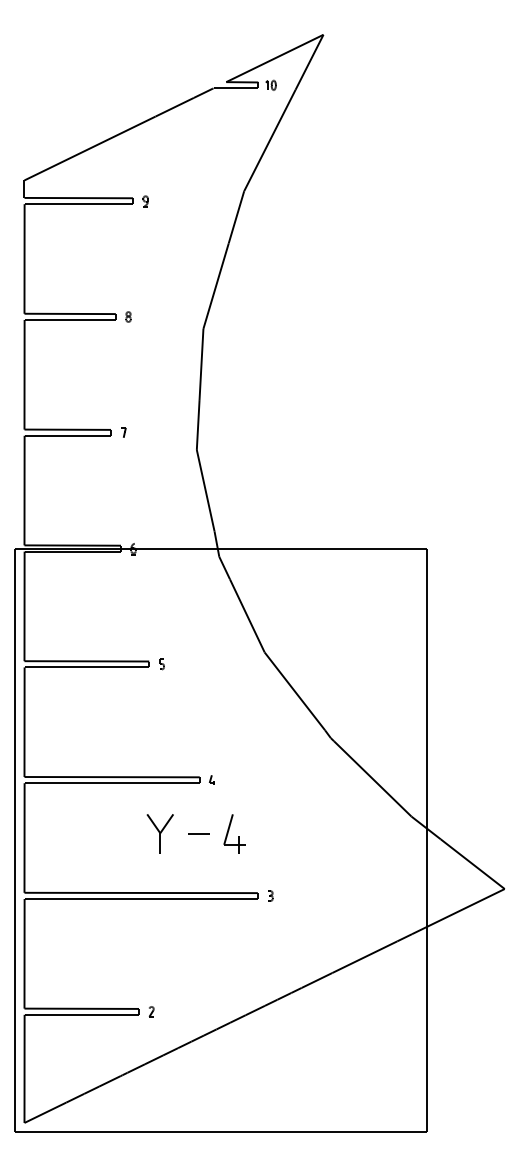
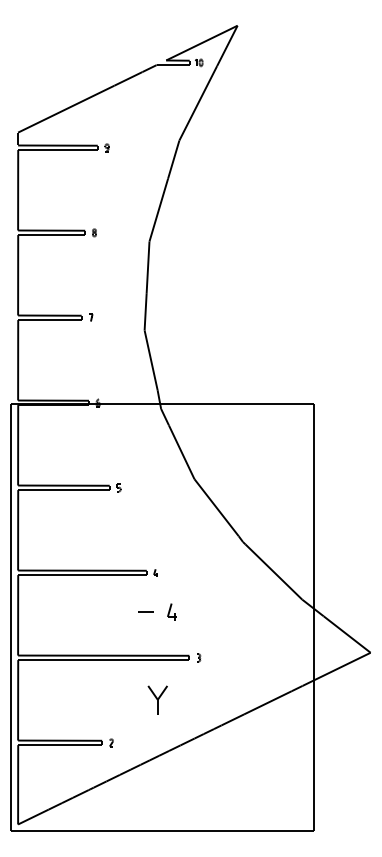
part: (159, 832) -> (157, 699), moved
part: (234, 832) -> (172, 611), size x0.6

